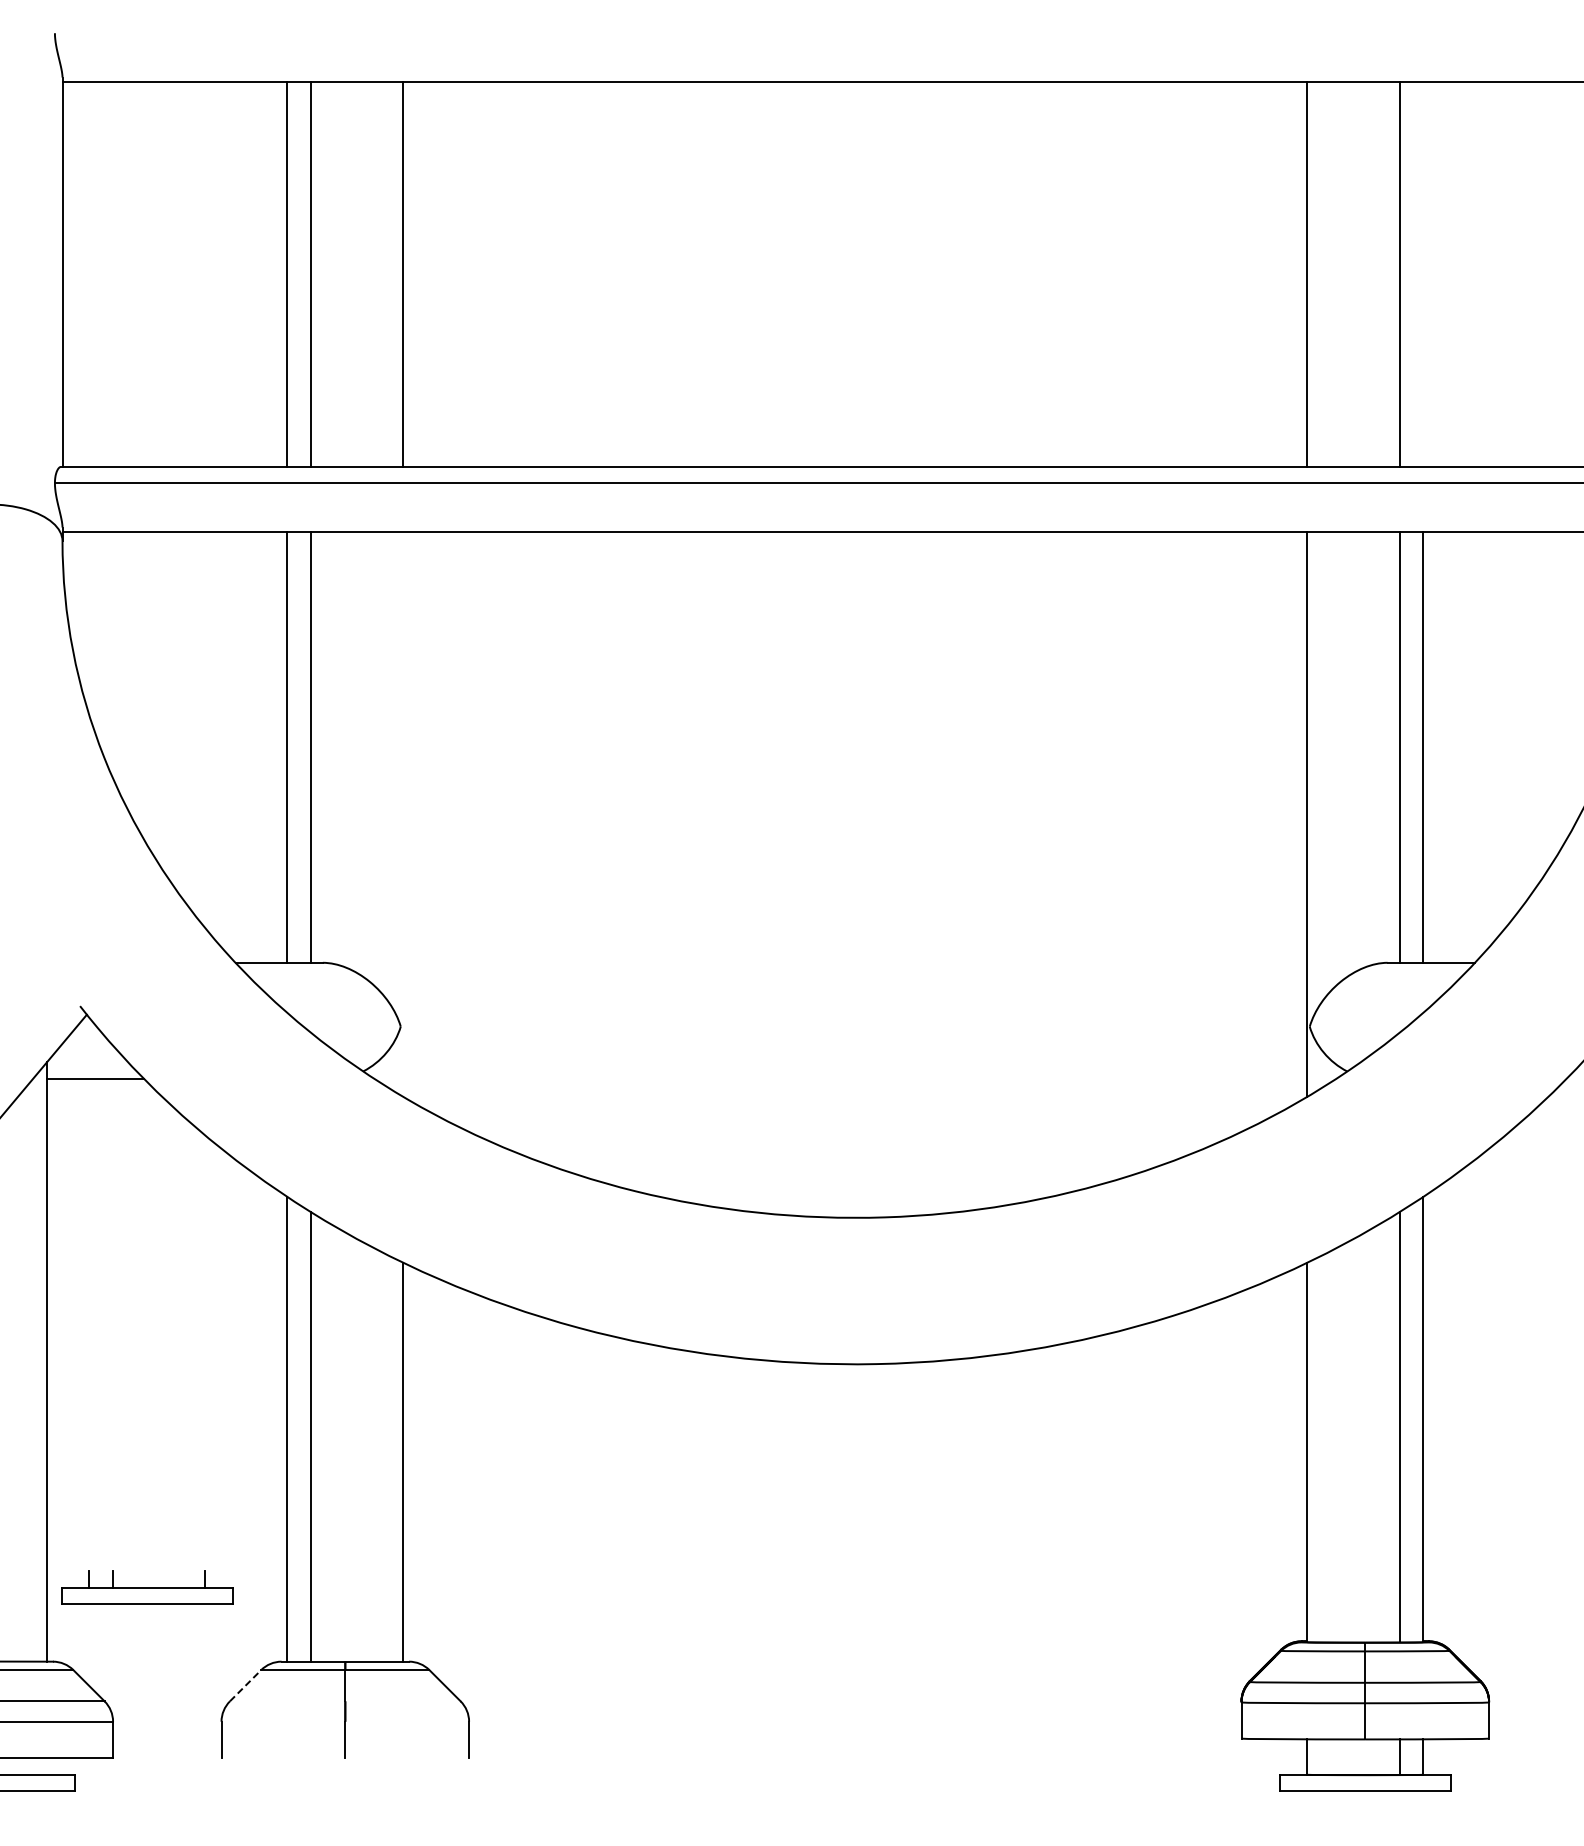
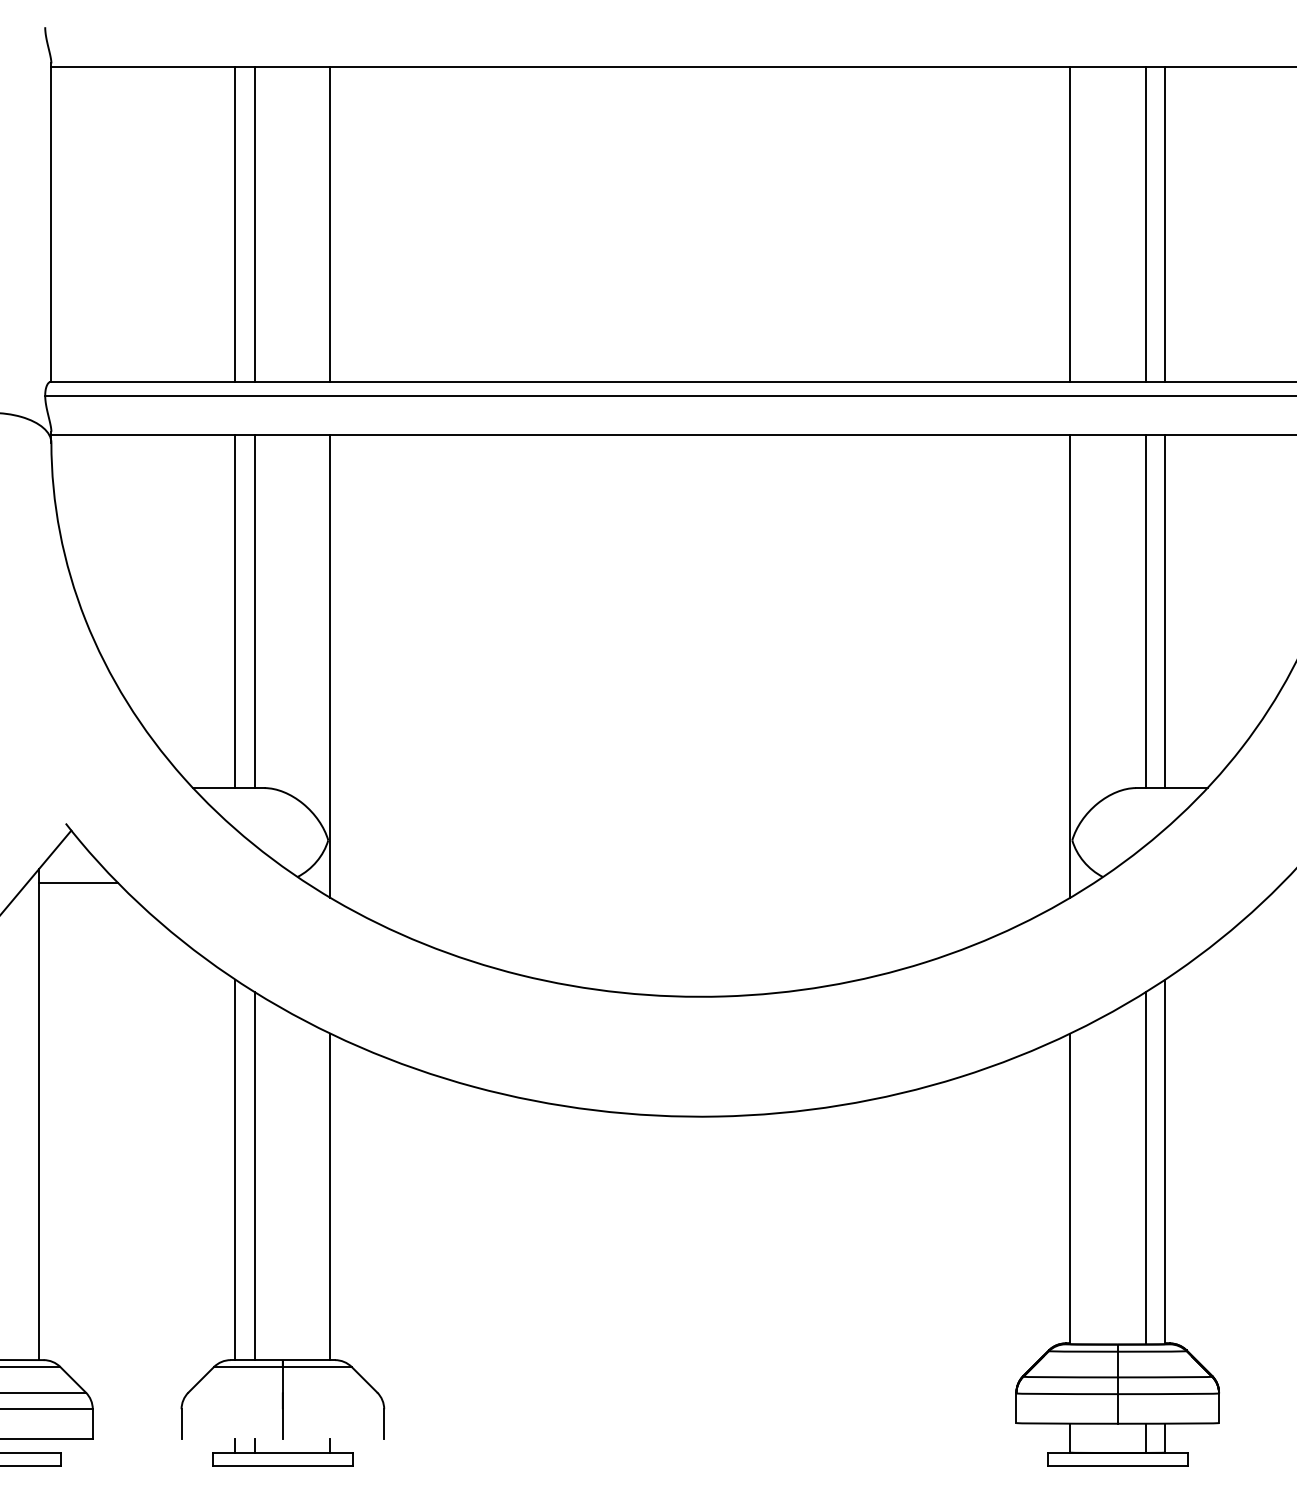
line: (1423, 274) -> (1165, 224), added
line: (403, 813) -> (330, 665), added
part: (147, 1587) -> (283, 1452), moved
line: (245, 1685) -> (201, 1379), dashed -> solid

